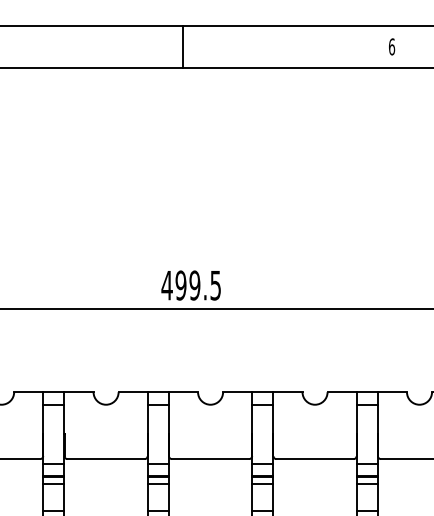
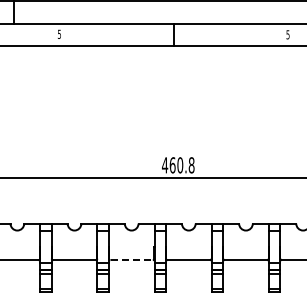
text: (390, 46) -> (287, 34), 6 -> 5
text: (197, 285) -> (181, 165), 499.5 -> 460.8
line: (107, 459) -> (132, 260), solid -> dashed

